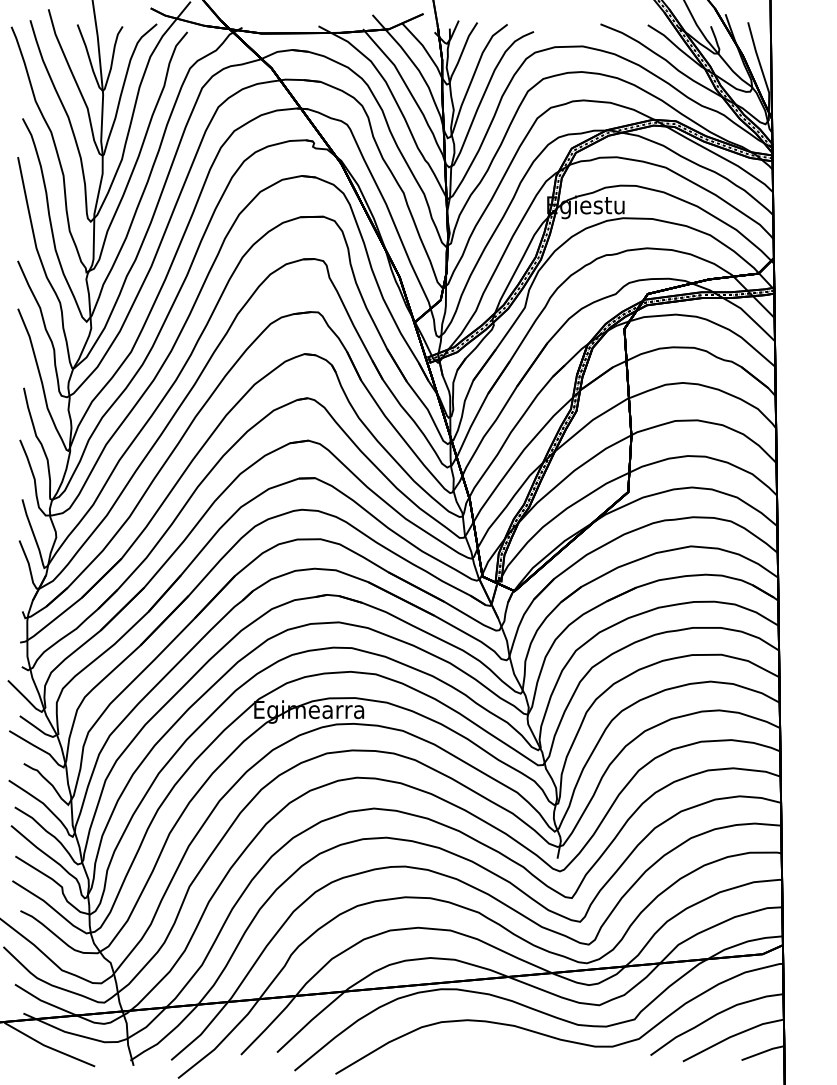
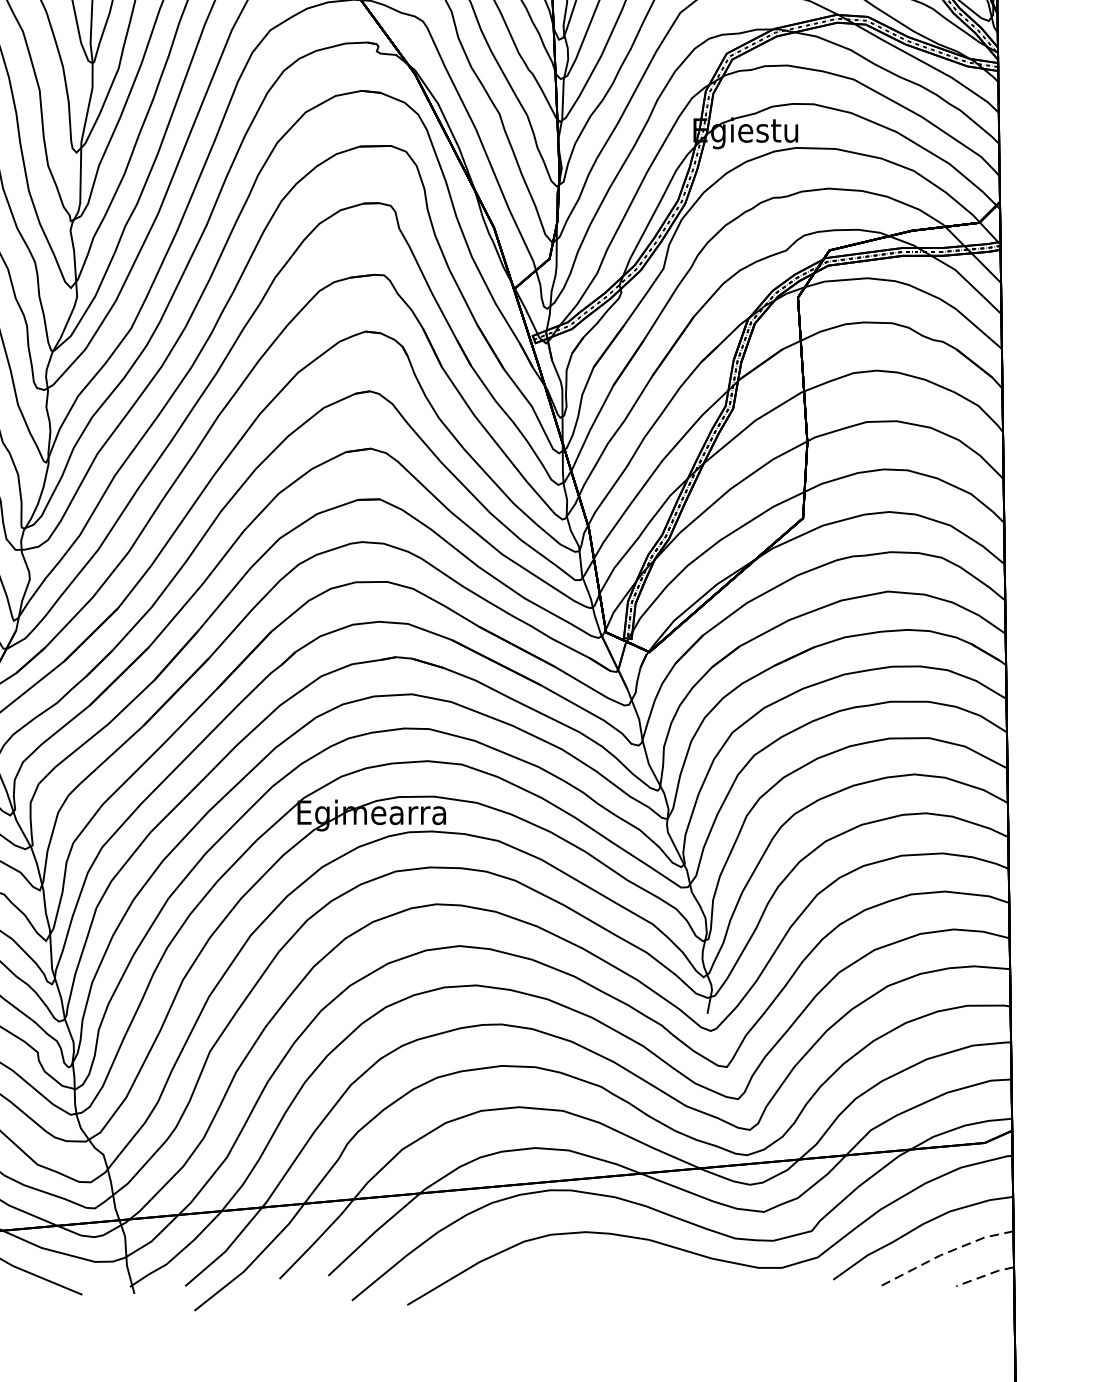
line: (731, 1036) -> (942, 1254), solid -> dashed
line: (762, 1052) -> (984, 1275), solid -> dashed

